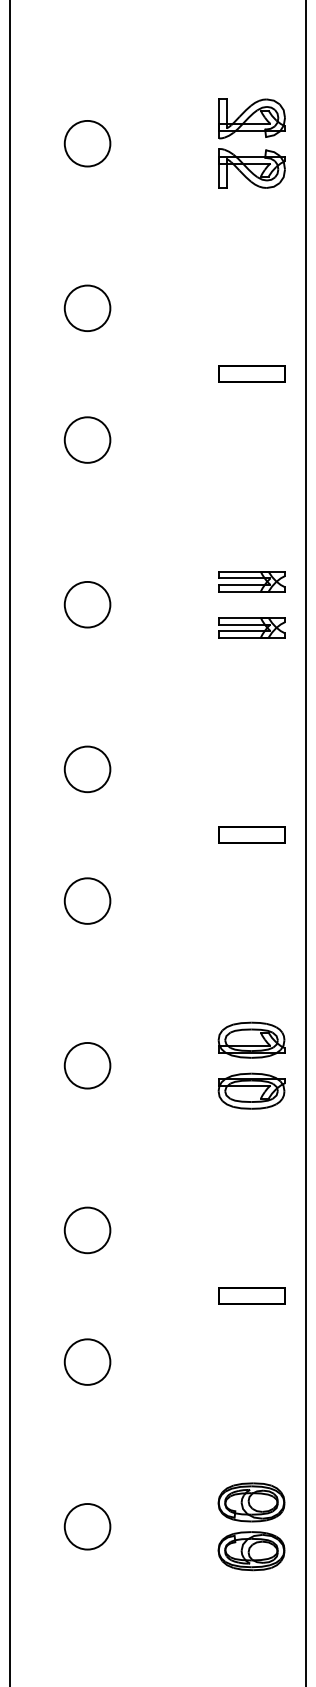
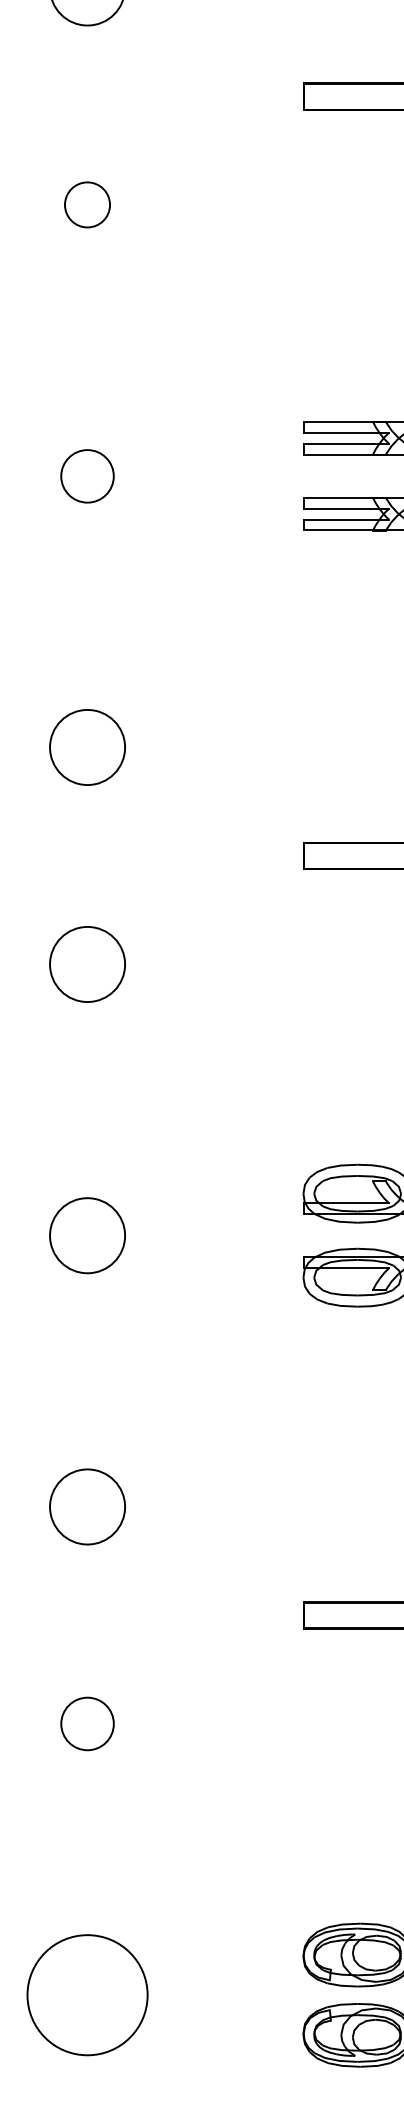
circle: (87, 439) -> (87, 204), size x0.6
circle: (87, 604) -> (87, 475), size x0.7
circle: (87, 1361) -> (87, 1722), size x0.7
circle: (87, 1526) -> (87, 1994), size x1.6

